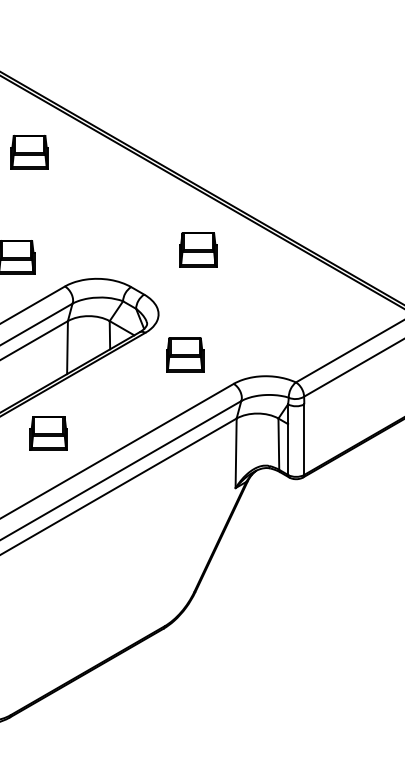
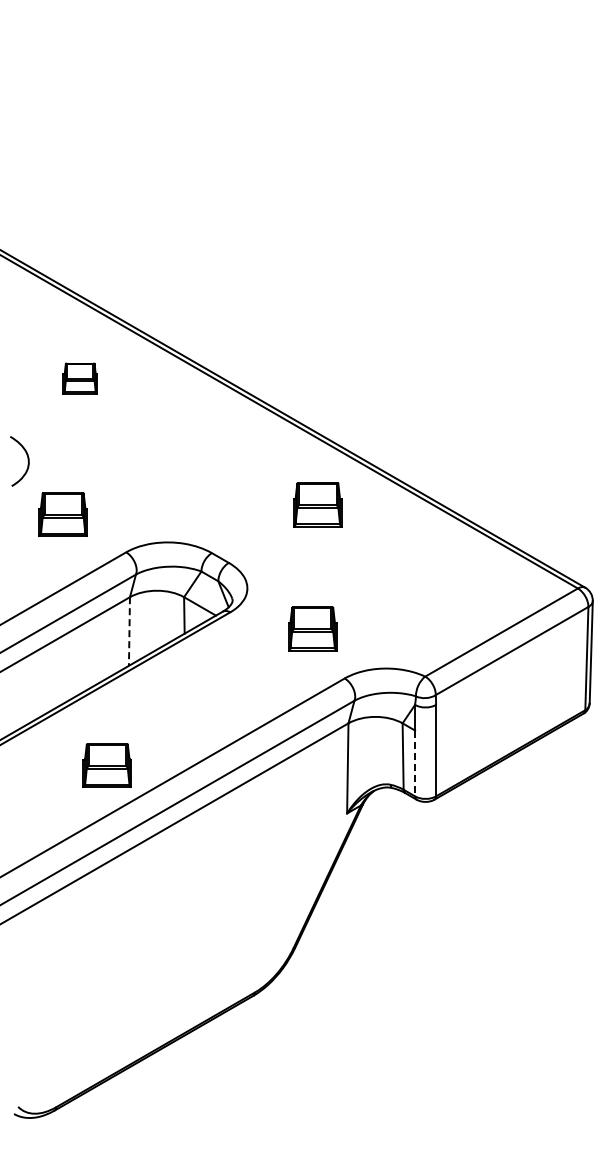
part: (28, 152) -> (79, 378), size x0.7
part: (198, 249) -> (317, 504), moved
line: (67, 348) -> (129, 632), solid -> dashed
part: (184, 354) -> (312, 628), moved
part: (48, 433) -> (106, 765), moved
line: (288, 449) -> (415, 763), solid -> dashed

